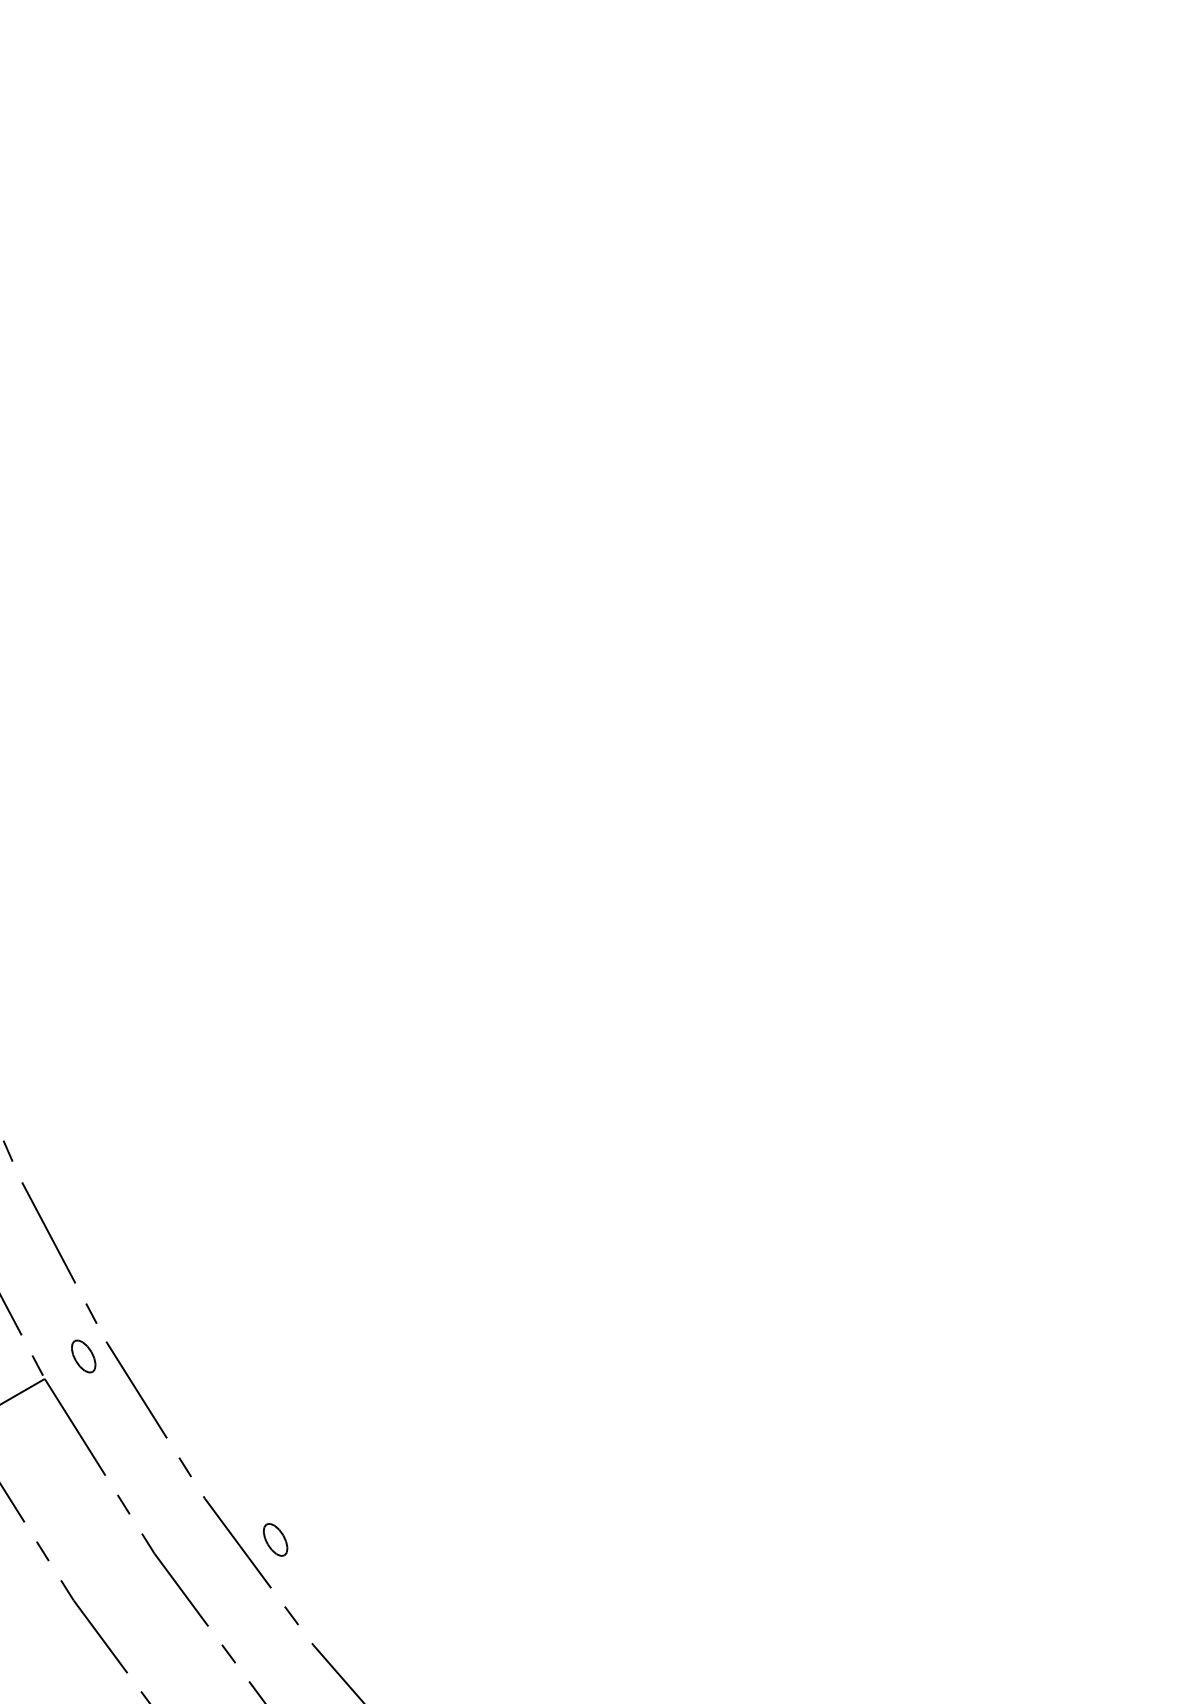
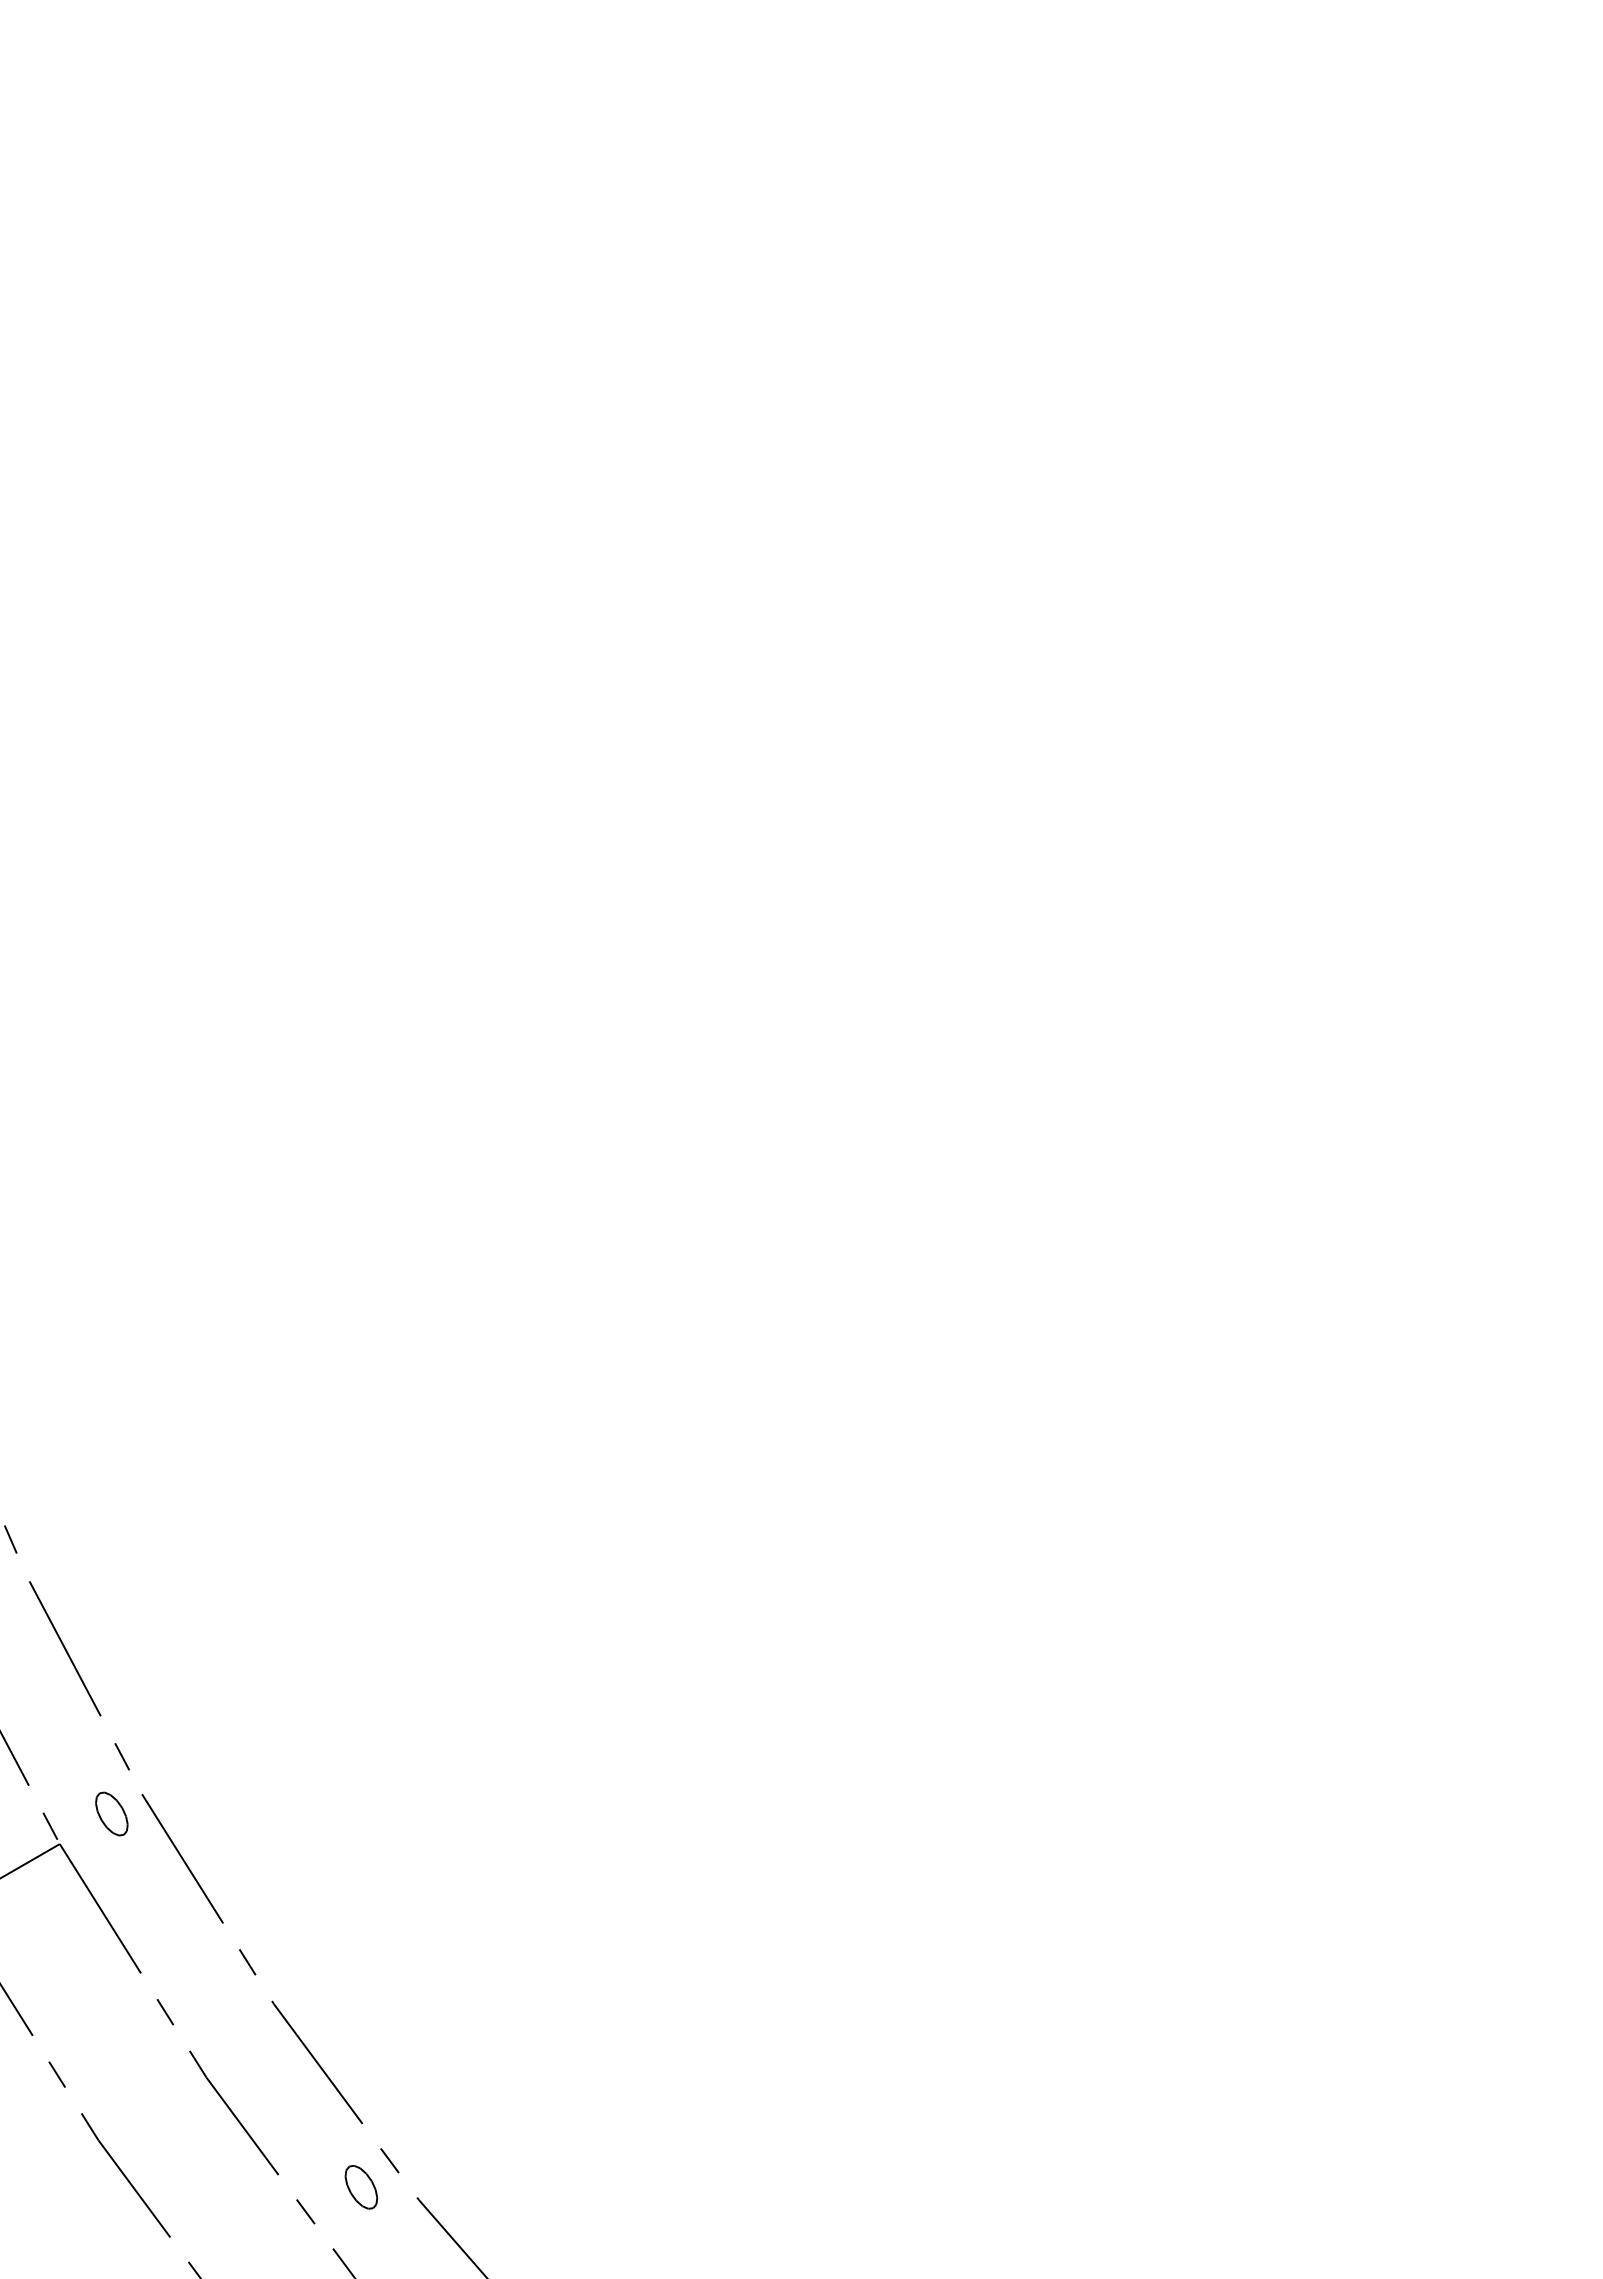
part: (275, 1540) -> (361, 2187), moved

